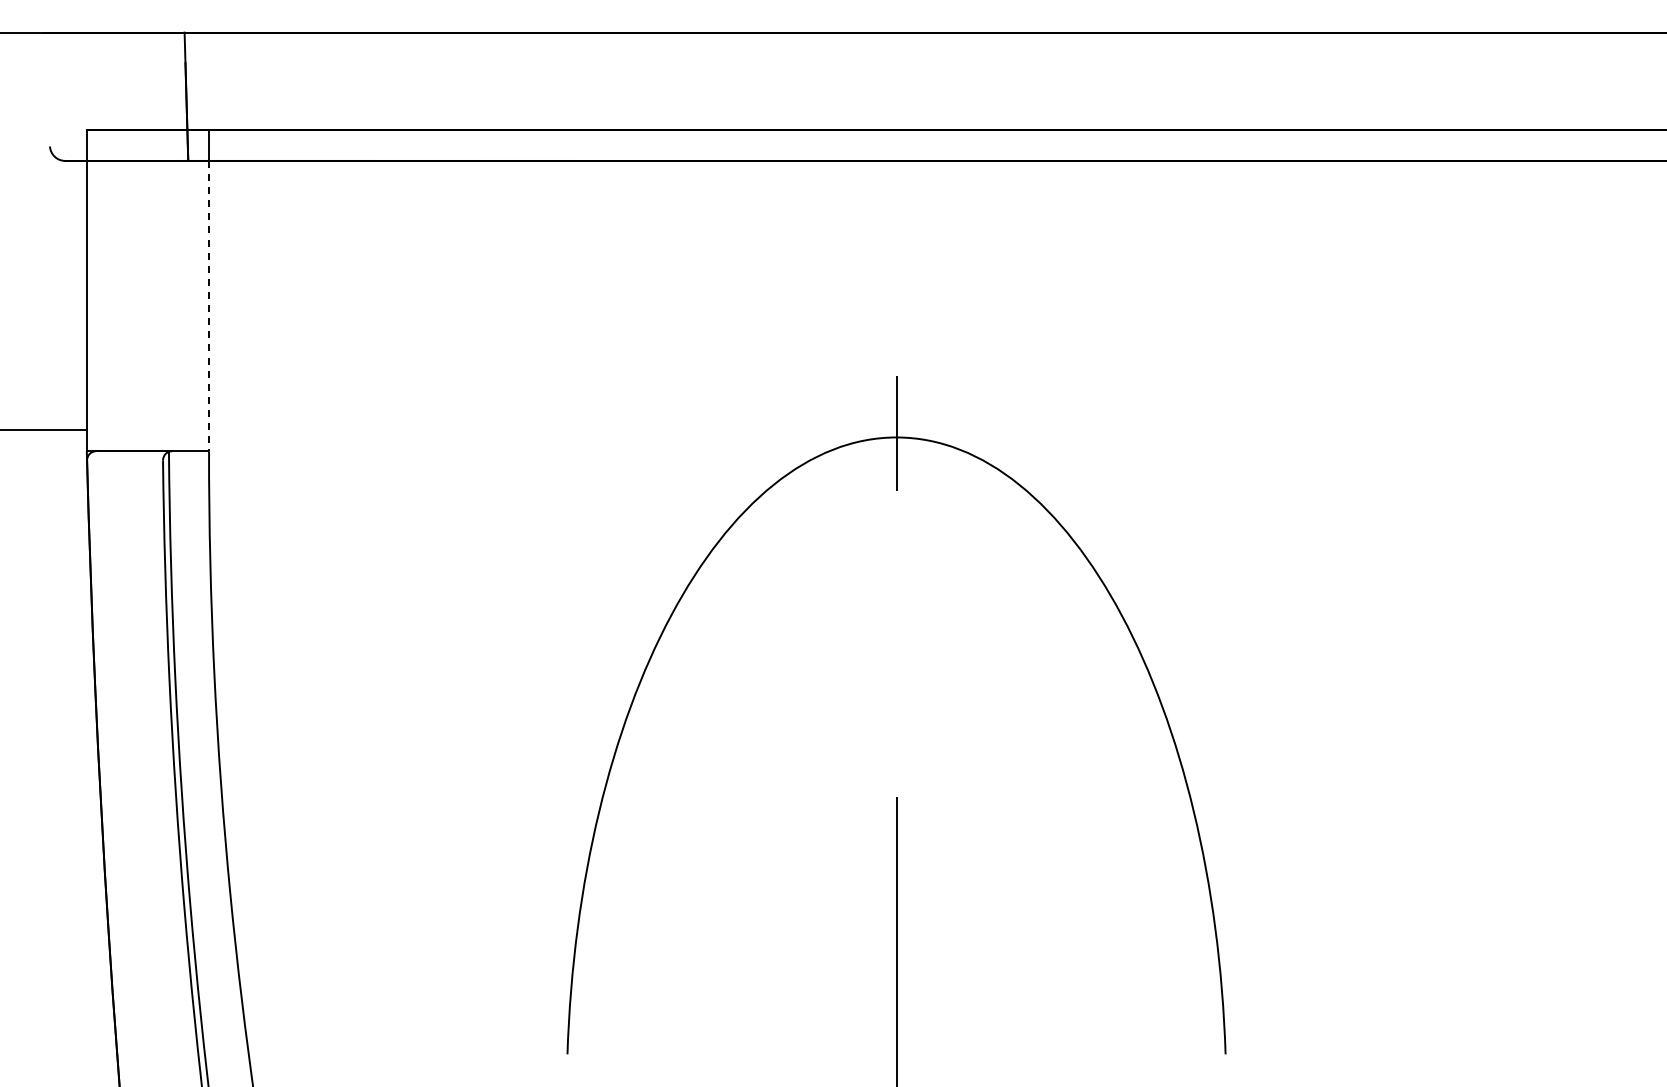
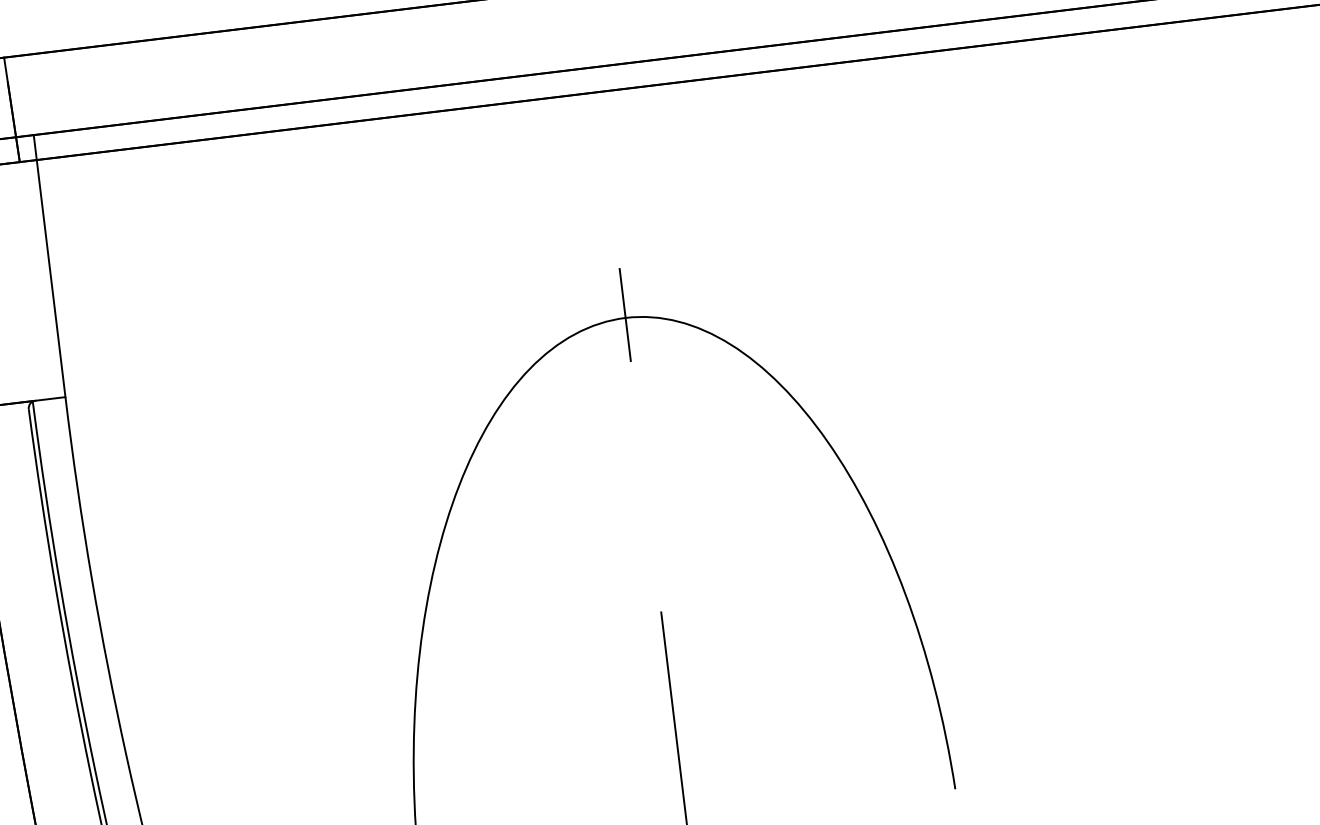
line: (209, 306) -> (51, 278), dashed -> solid

